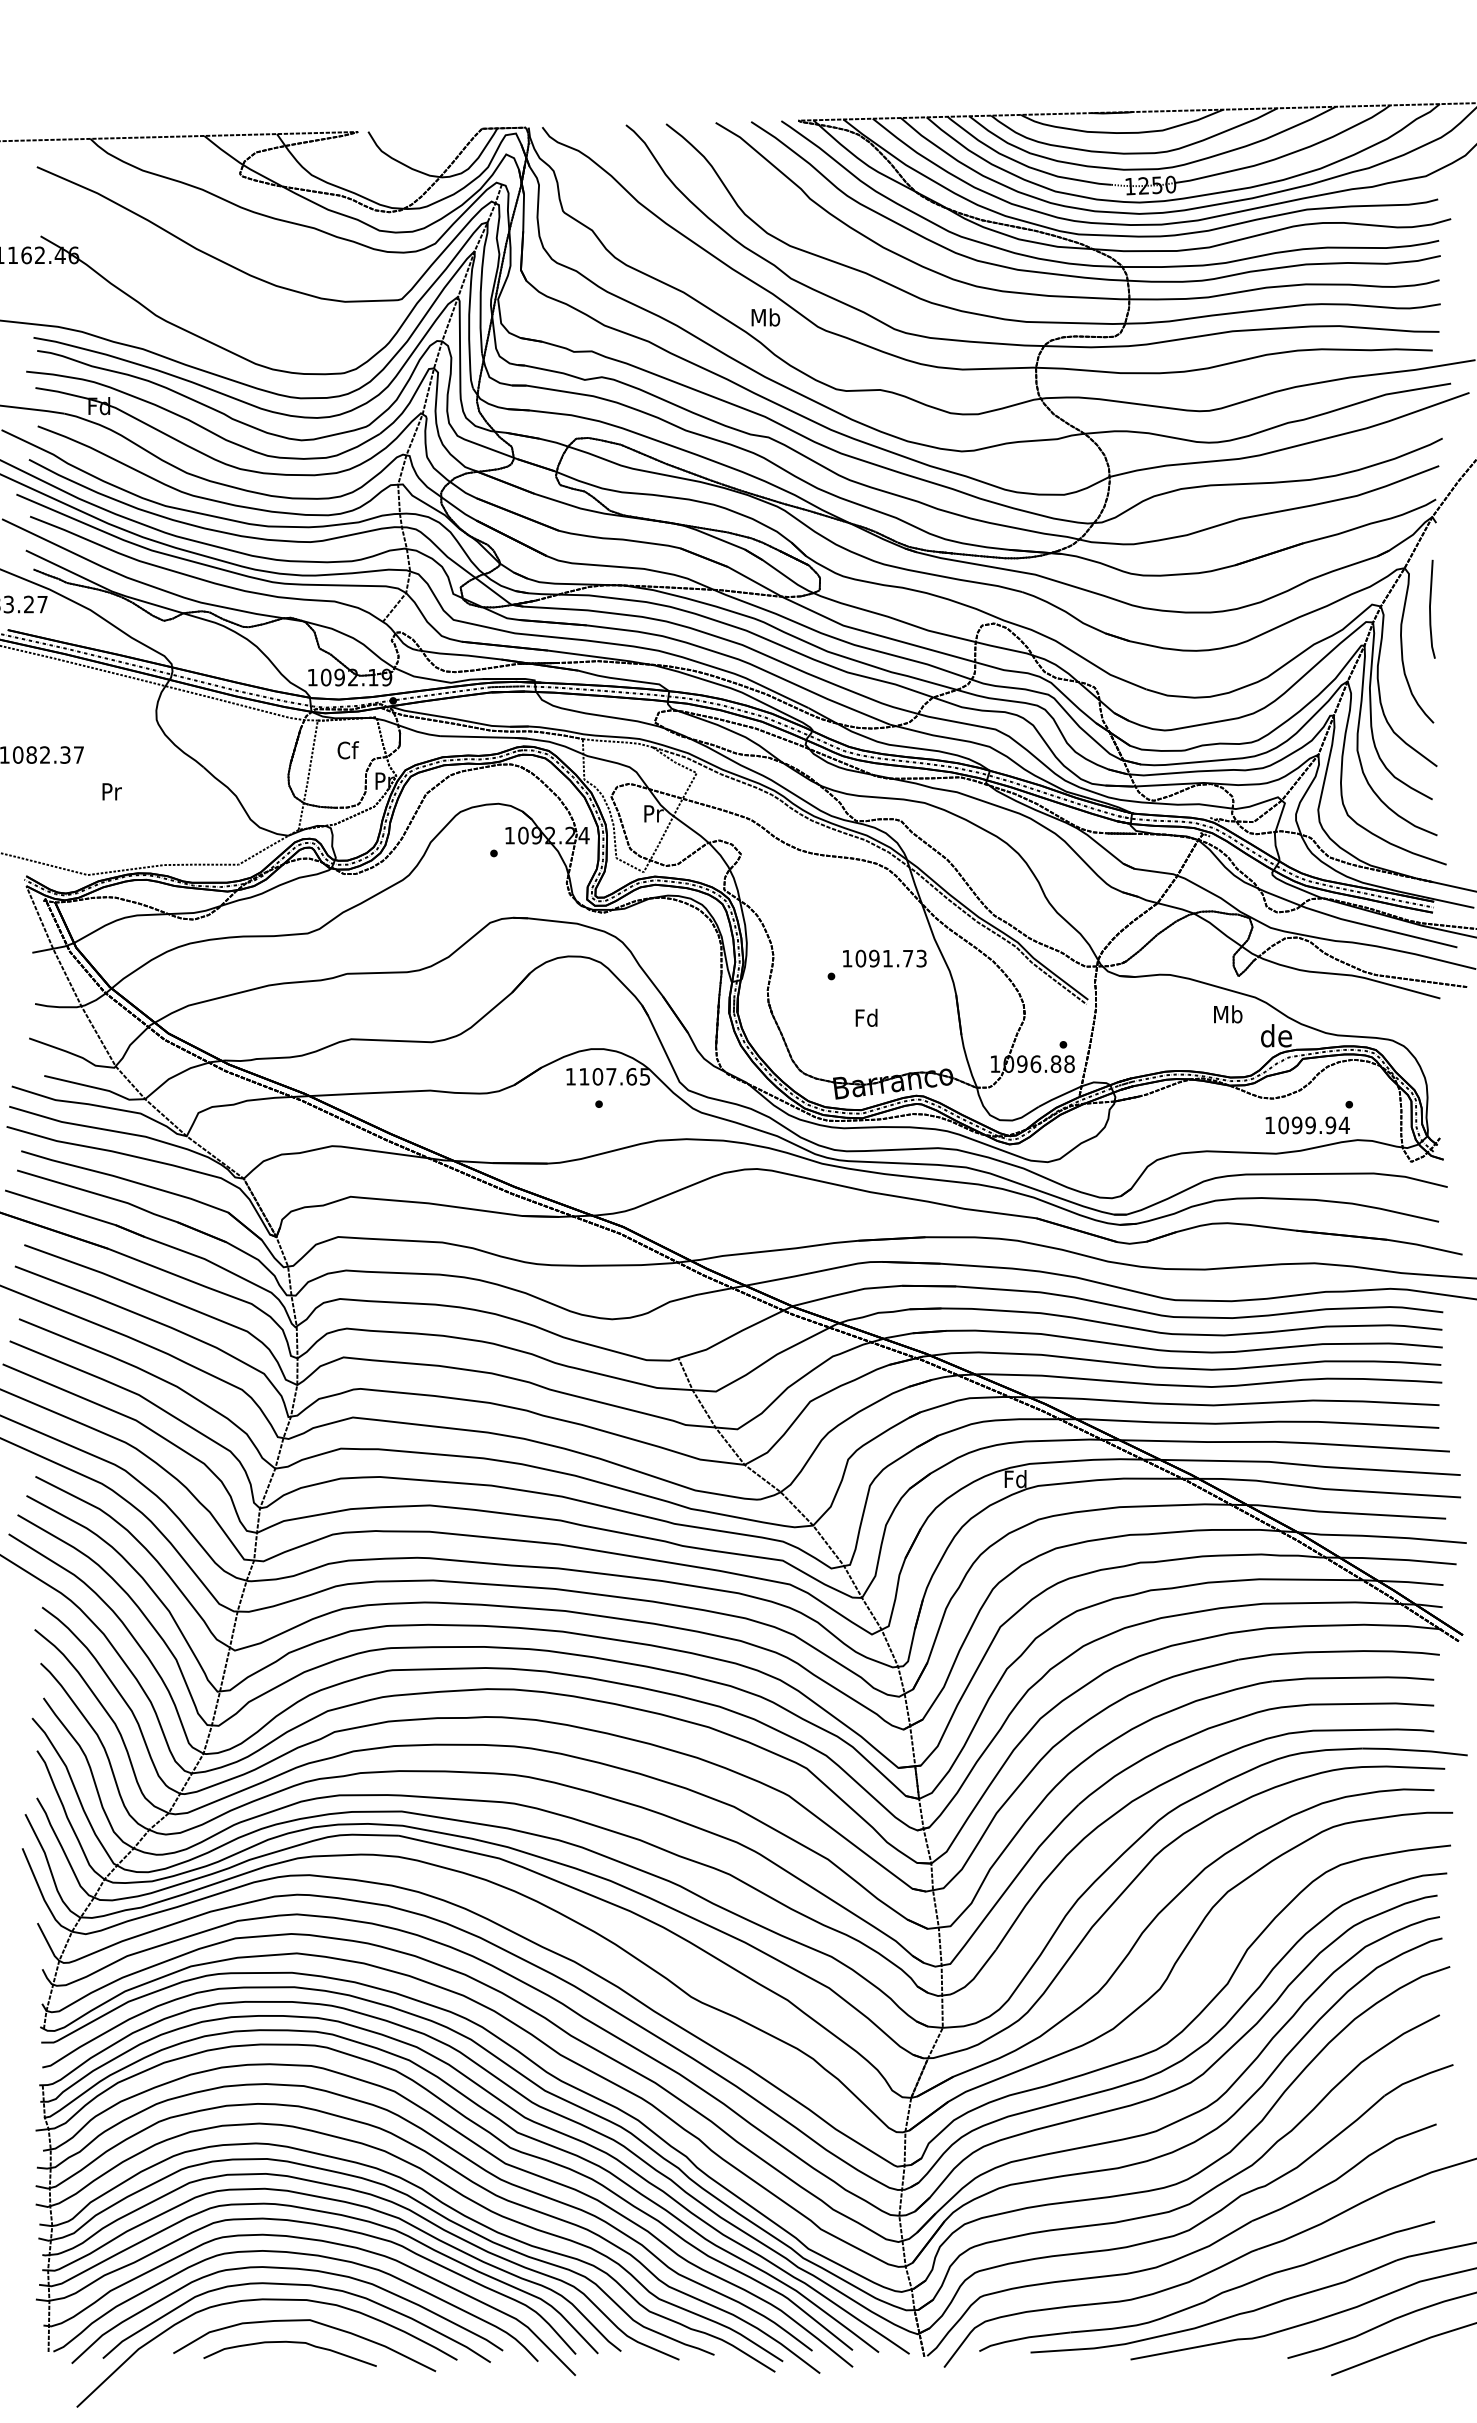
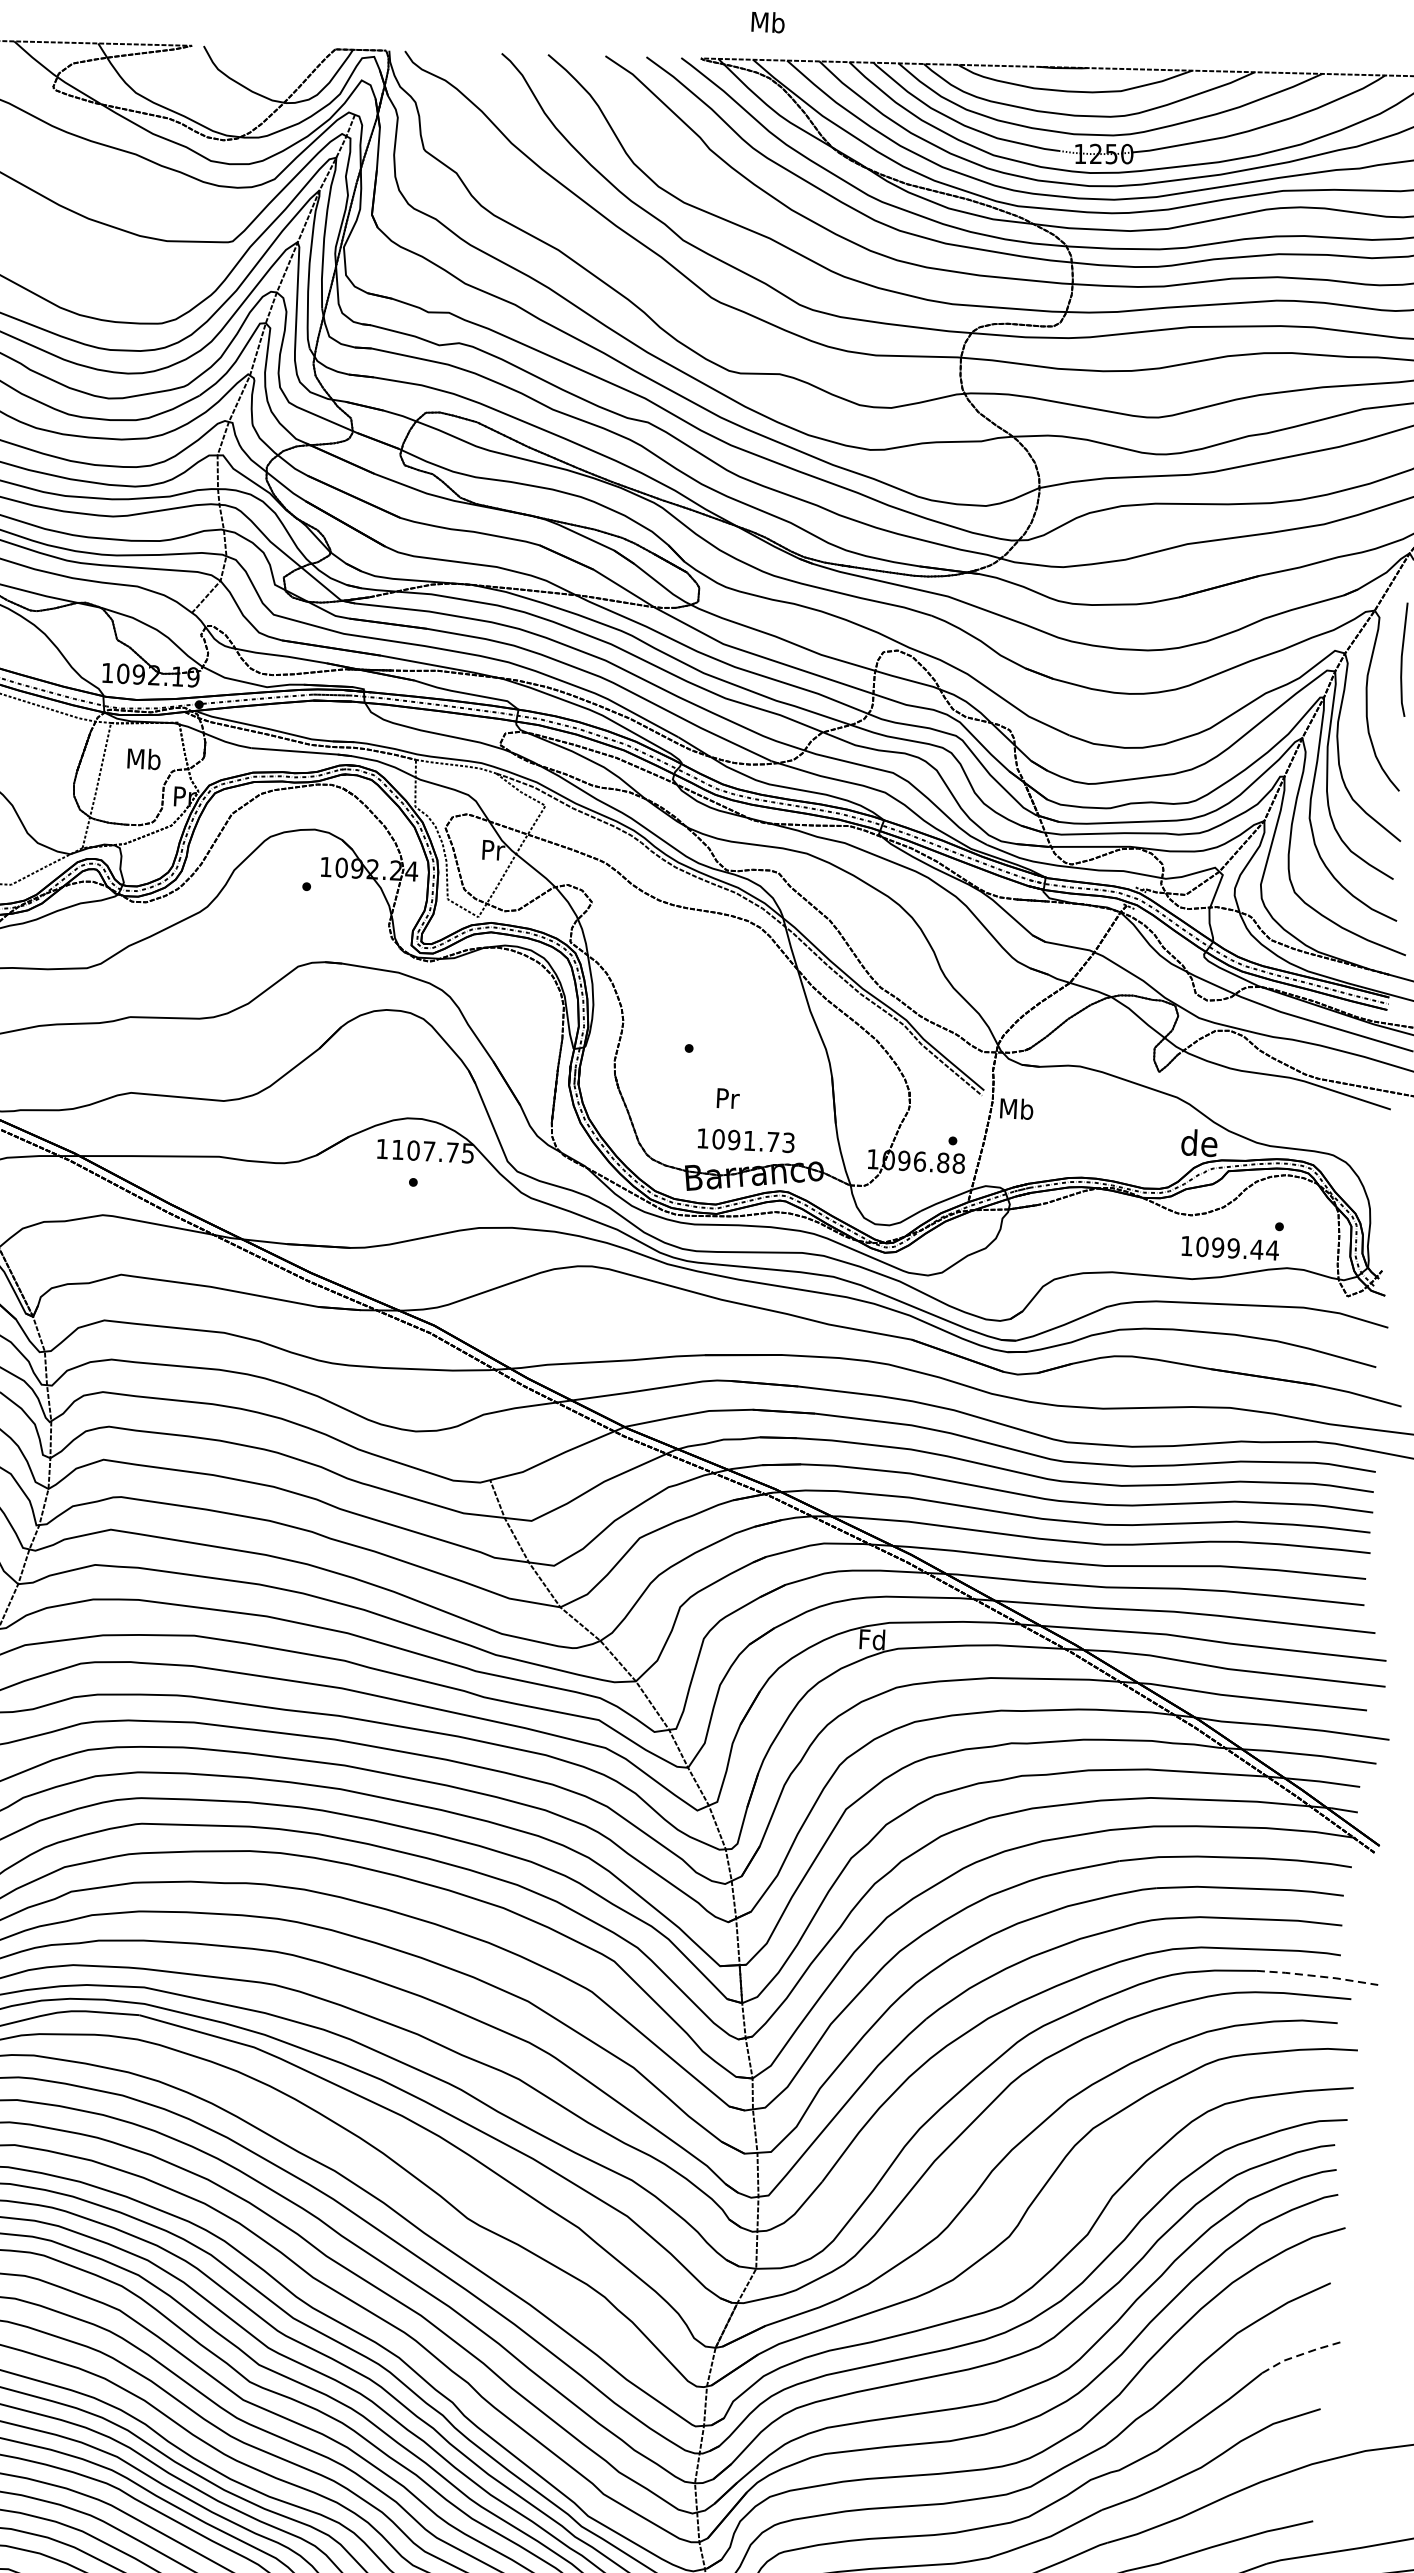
text: (765, 317) -> (767, 22), moved
text: (347, 750) -> (143, 759), Cf -> Mb
text: (884, 958) -> (745, 1140), moved
text: (1228, 1014) -> (1017, 1109), moved
text: (866, 1017) -> (727, 1097), Fd -> Pr
text: (631, 1076) -> (452, 1152), 1107.65 -> 1107.75
text: (1330, 1125) -> (1256, 1249), 1099.94 -> 1099.44
line: (1415, 1750) -> (1318, 1976), solid -> dashed
line: (1418, 2077) -> (1302, 2353), solid -> dashed

